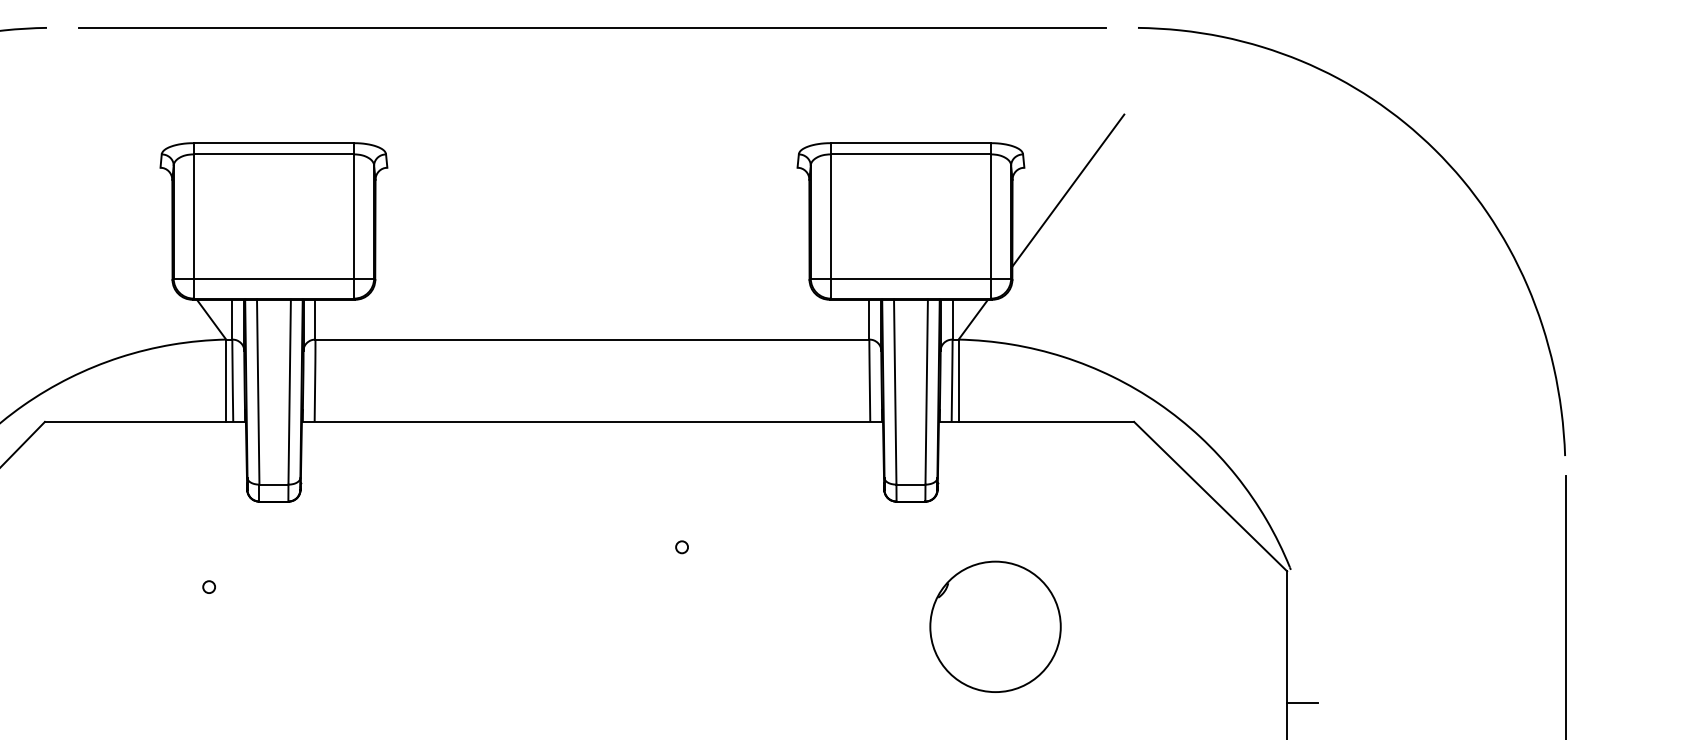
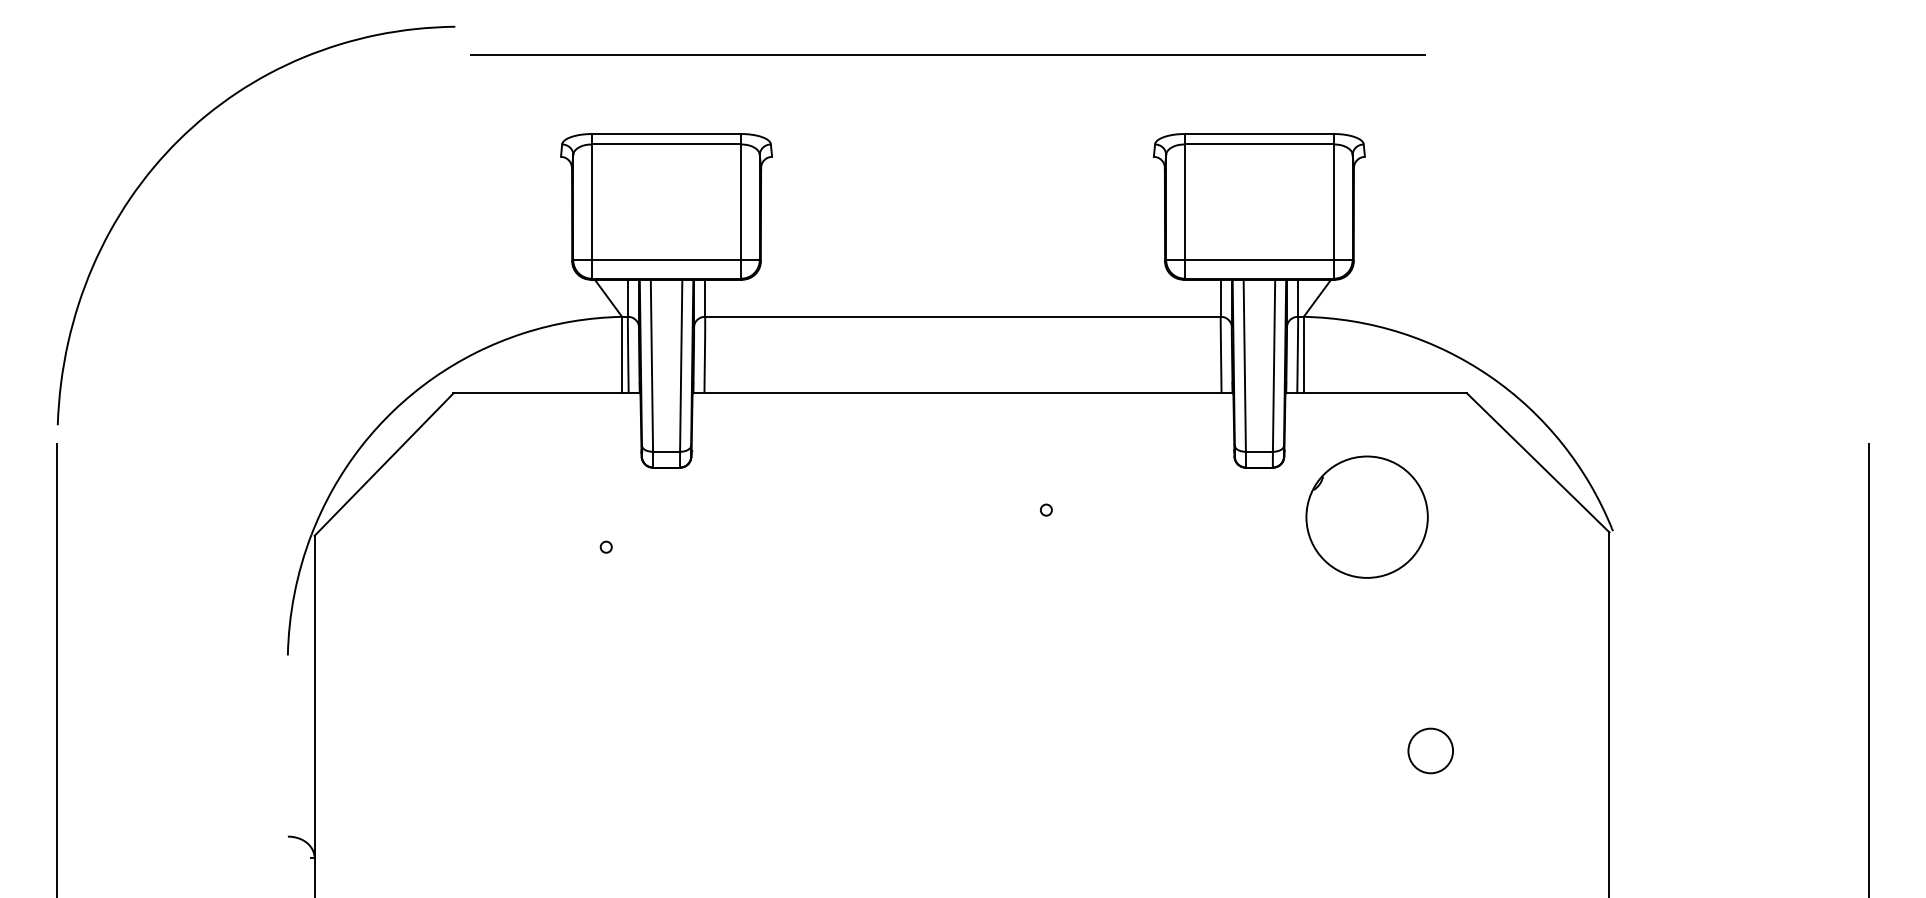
line: (591, 27) -> (947, 54), moved
curve: (1437, 154) -> (1749, 144), removed
line: (1067, 189) -> (1405, 177), removed
part: (994, 626) -> (1366, 516), moved
line: (1302, 703) -> (1623, 655), removed

